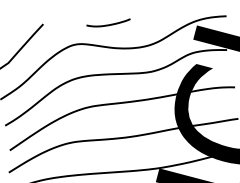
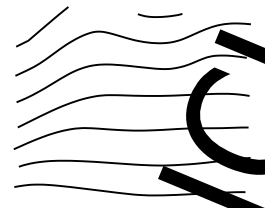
curve: (108, 24) -> (159, 16), moved

